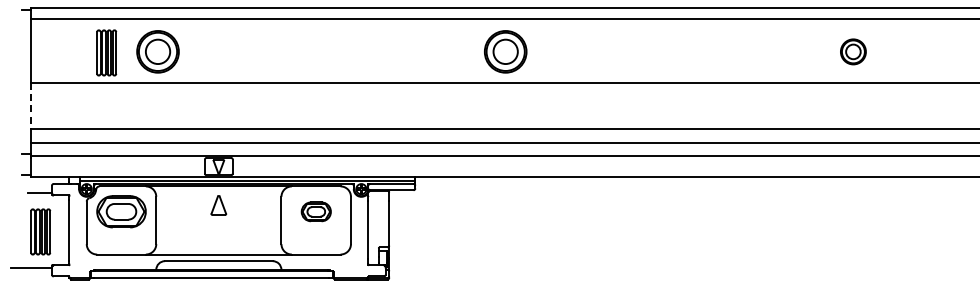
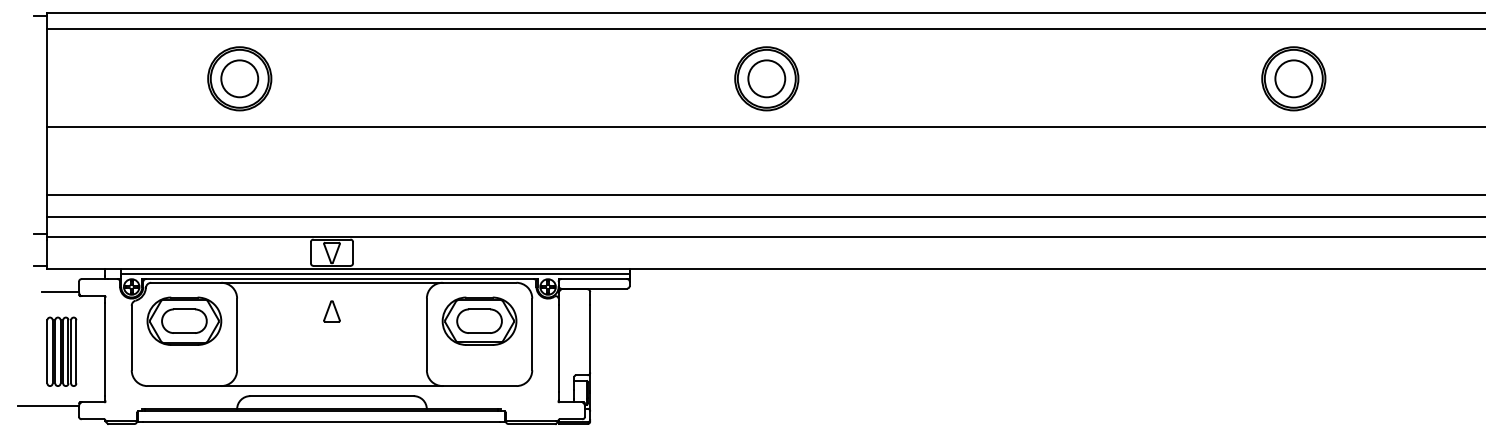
part: (853, 51) -> (1294, 78), size x1.67
part: (106, 52) -> (161, 79), removed
line: (31, 106) -> (47, 161), dashed -> solid
part: (218, 204) -> (331, 310), size x0.71
part: (316, 211) -> (479, 320), size x1.67

